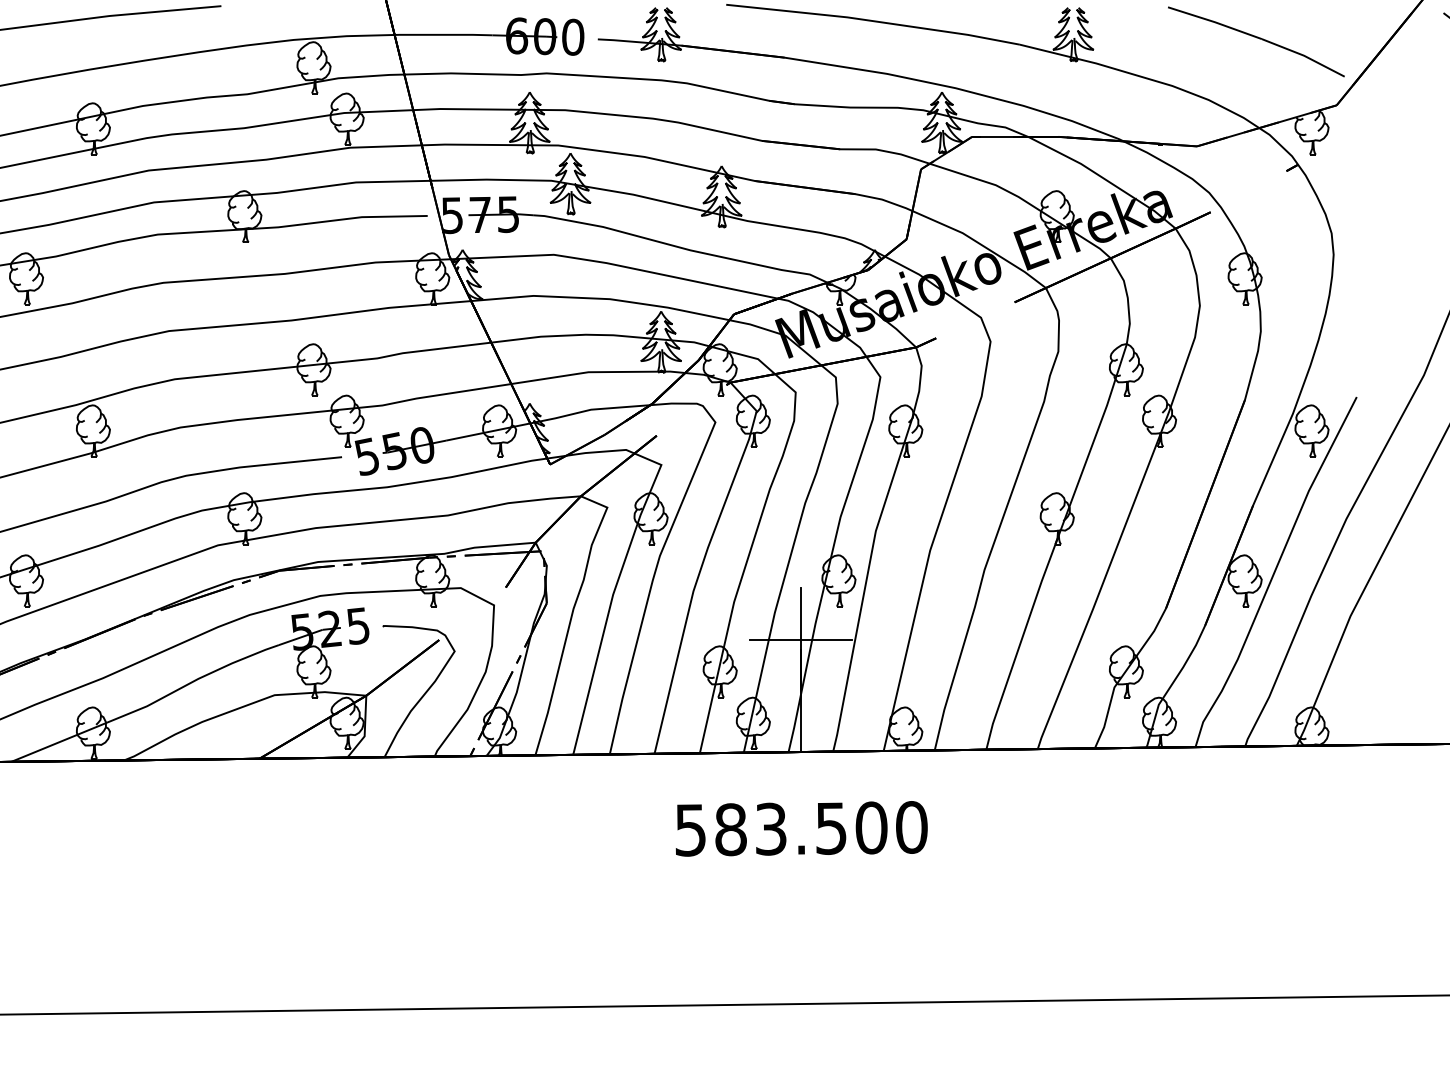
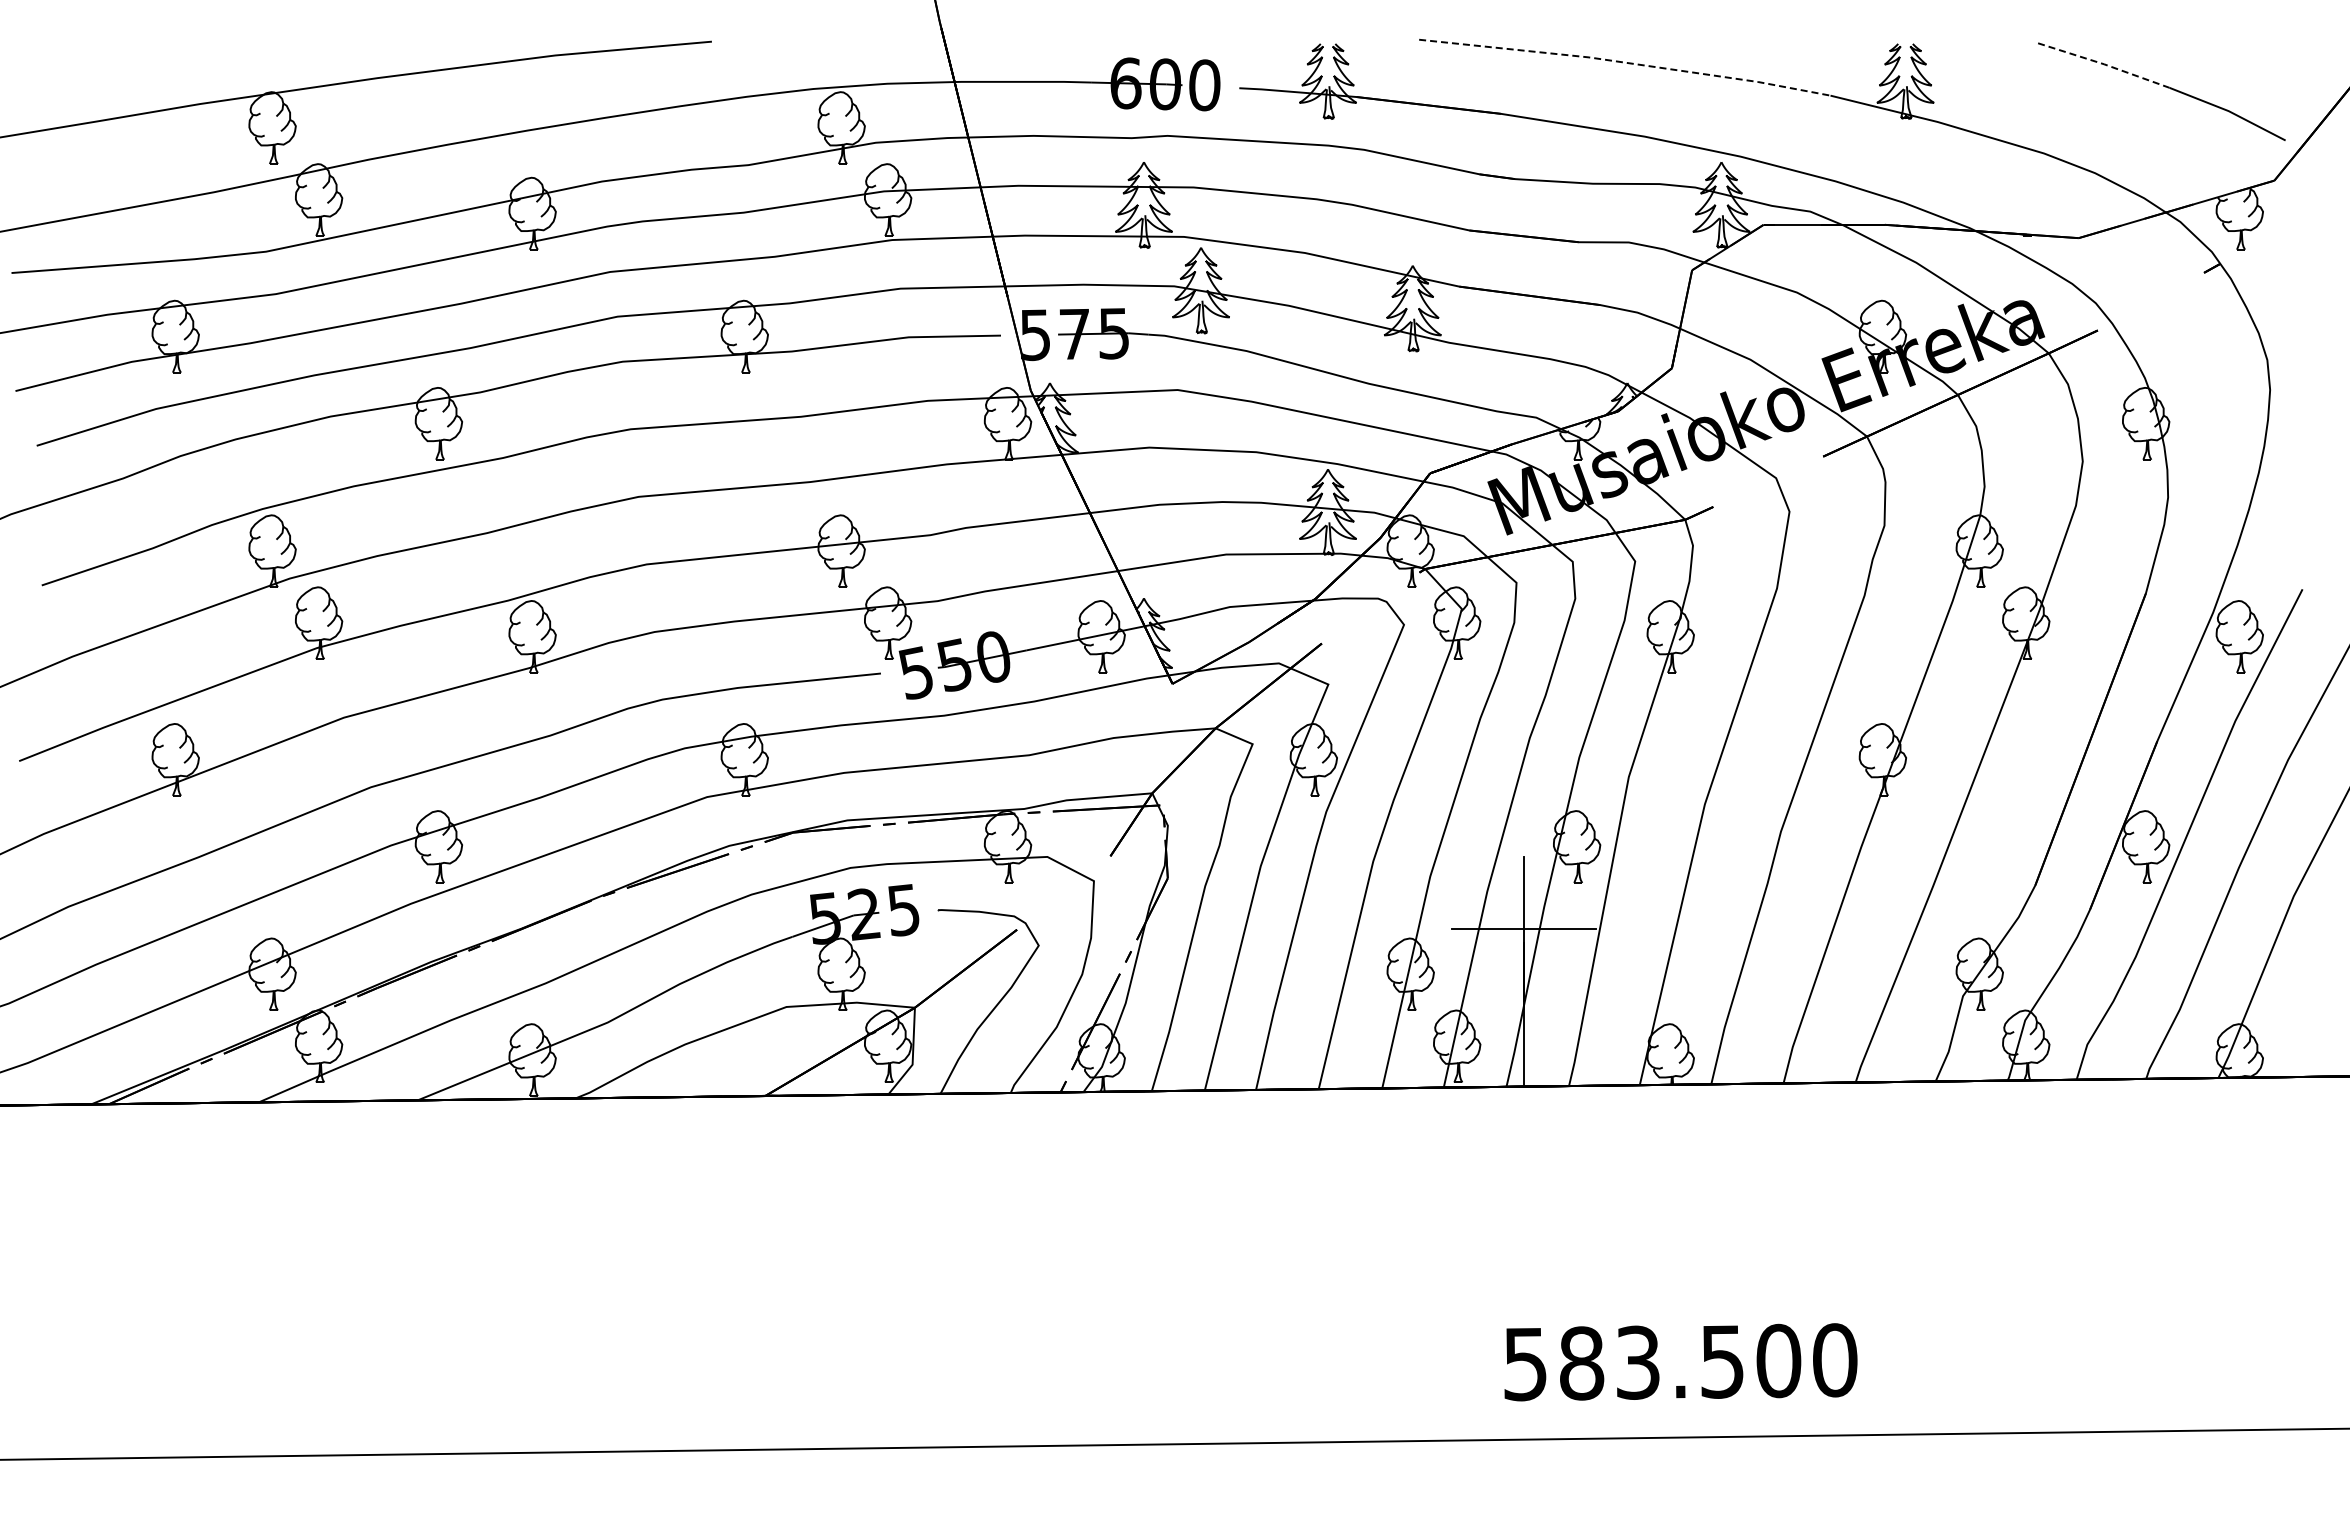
line: (873, 21) -> (1625, 62), solid -> dashed
line: (1215, 22) -> (2104, 64), solid -> dashed
text: (801, 829) -> (1680, 1362), moved

